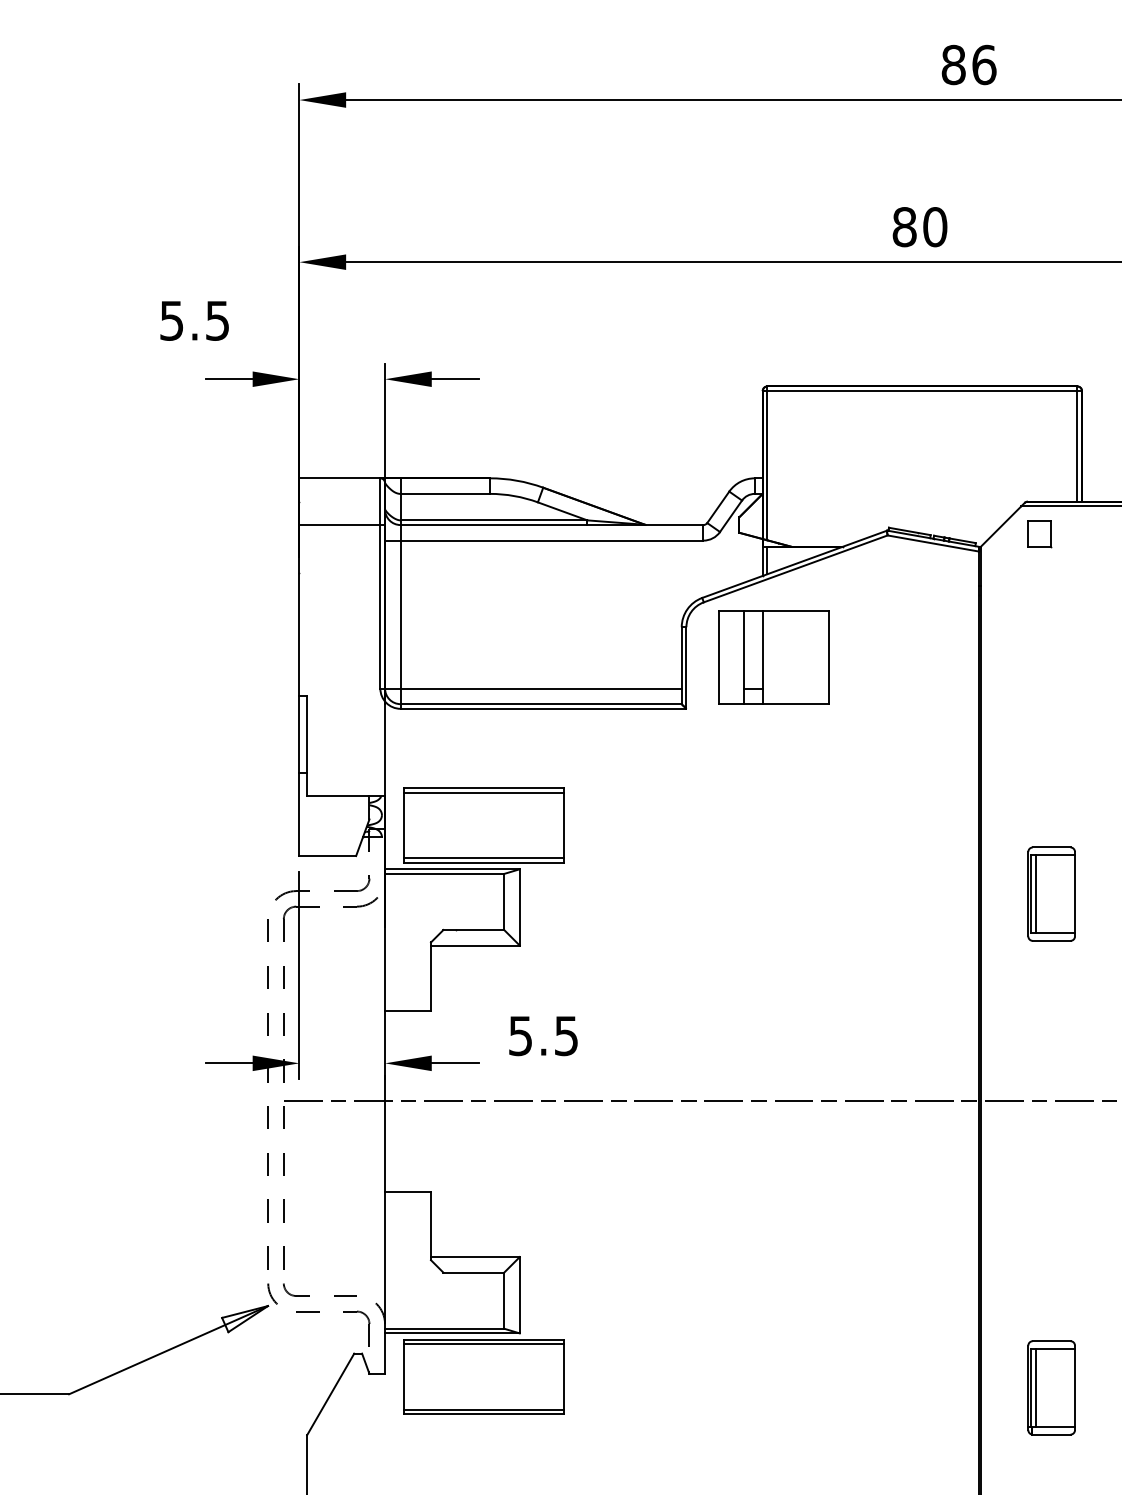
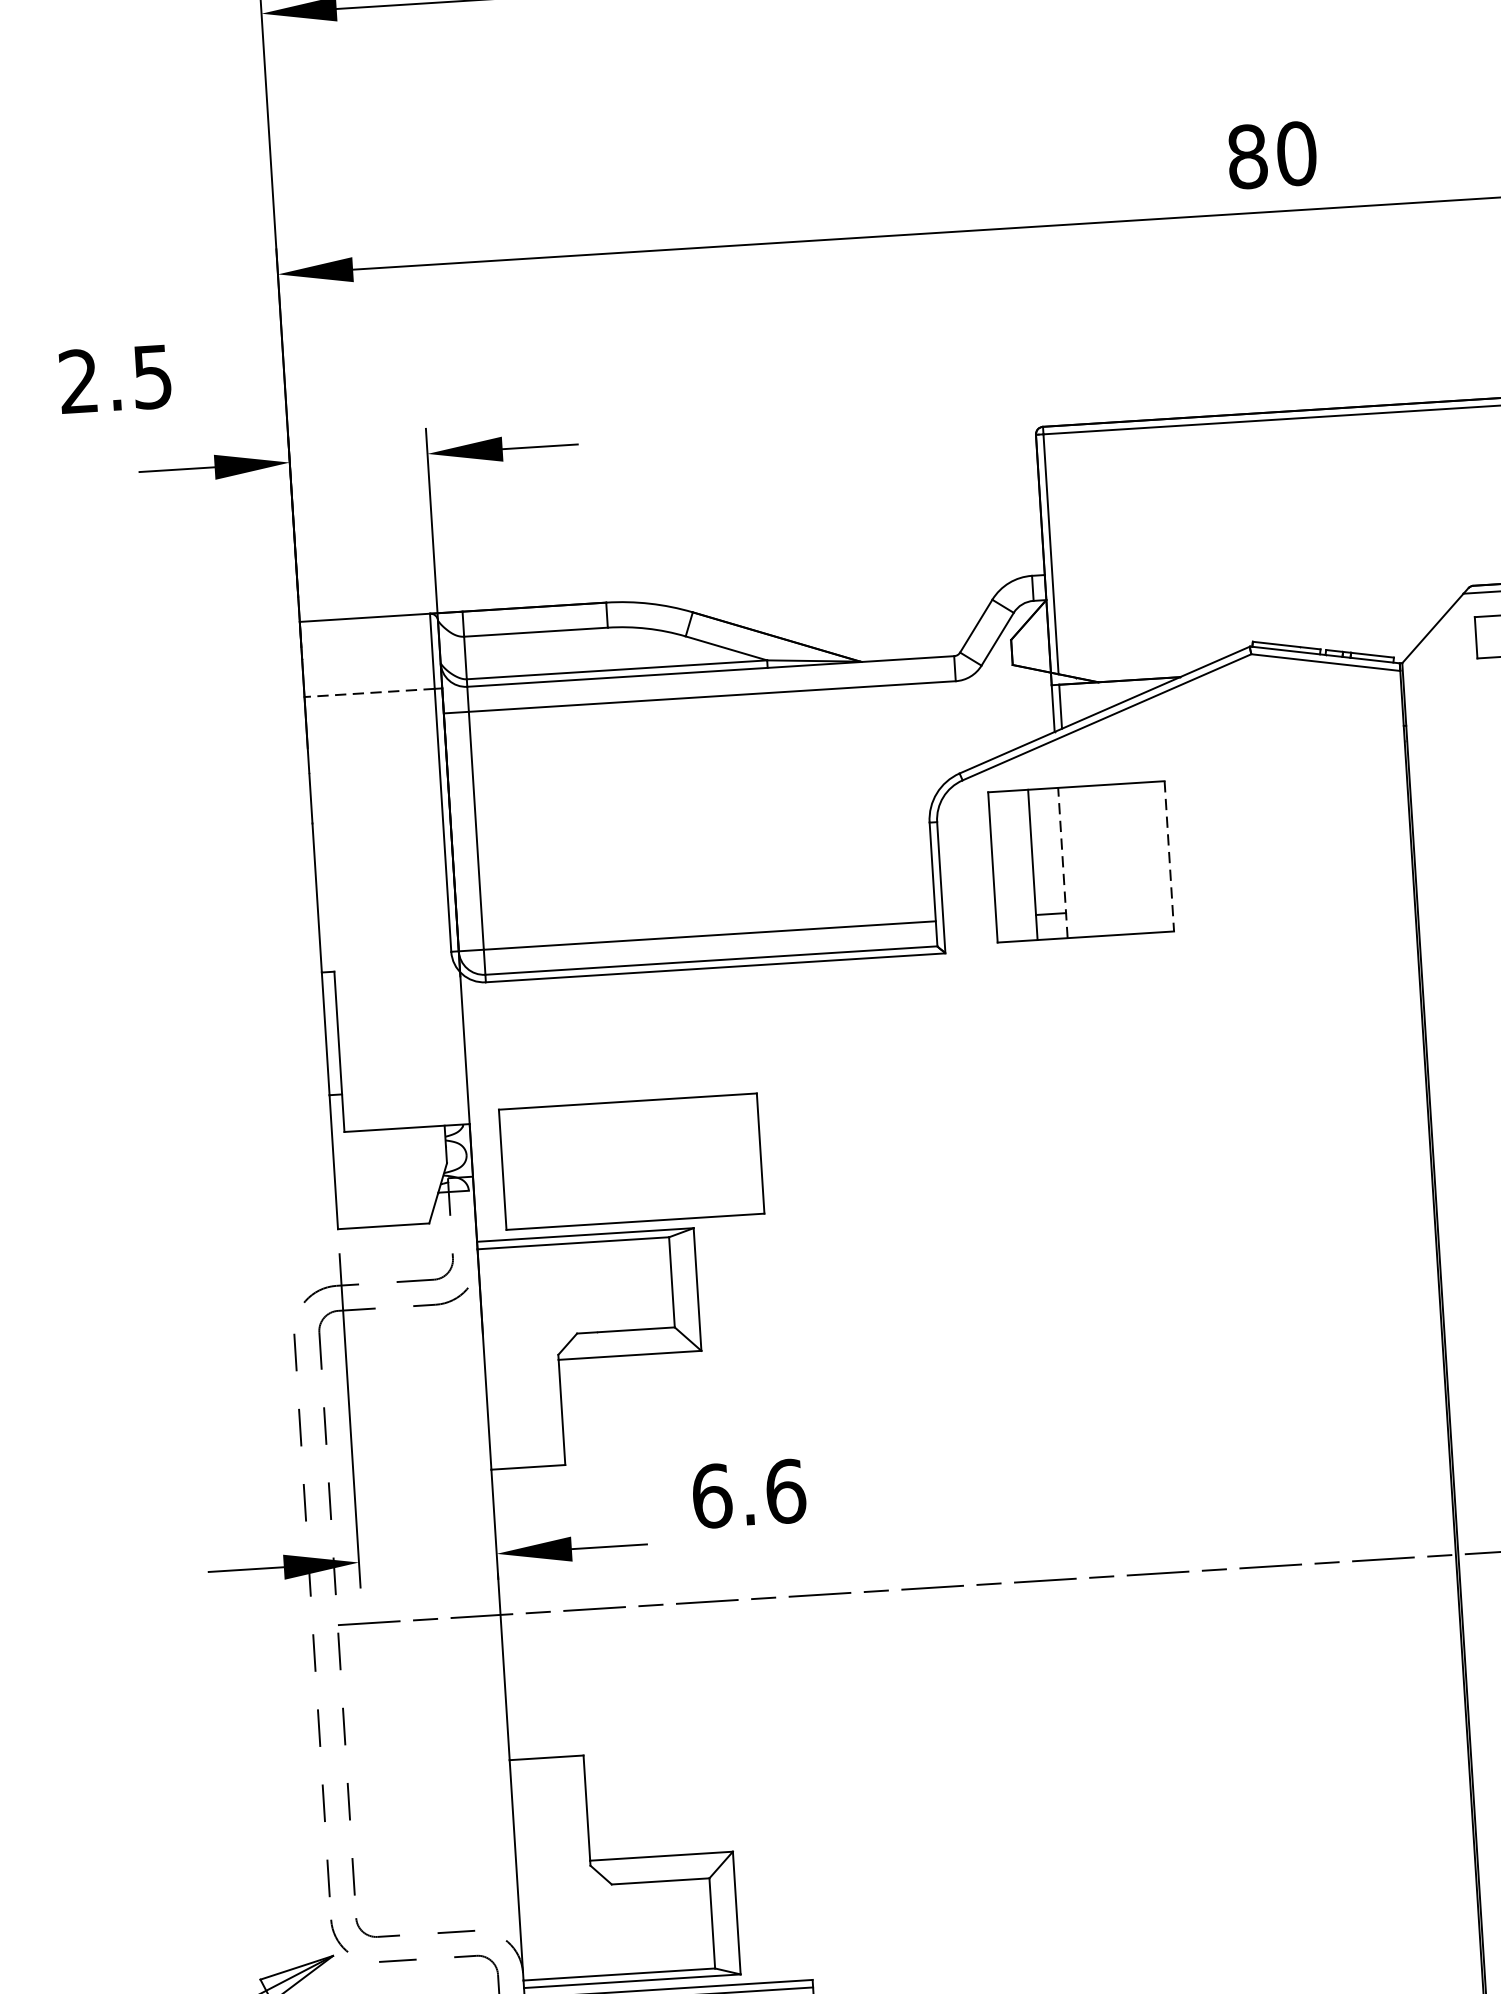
text: (171, 320) -> (78, 381), 5.5 -> 2.5
line: (339, 525) -> (369, 693), solid -> dashed
line: (762, 657) -> (1062, 863), solid -> dashed
line: (828, 657) -> (1168, 856), solid -> dashed
line: (483, 792) -> (627, 1108), removed
line: (483, 858) -> (634, 1214), removed
text: (543, 1035) -> (748, 1493), 5.5 -> 6.6

